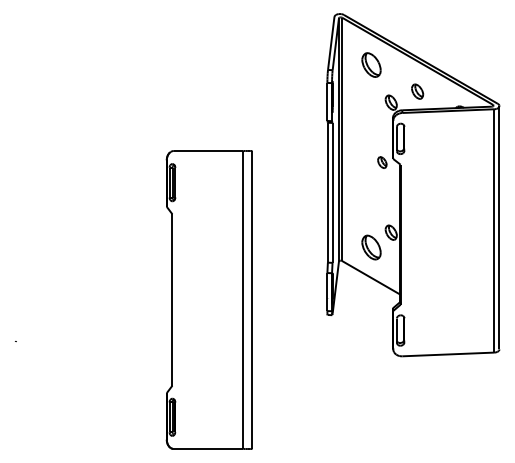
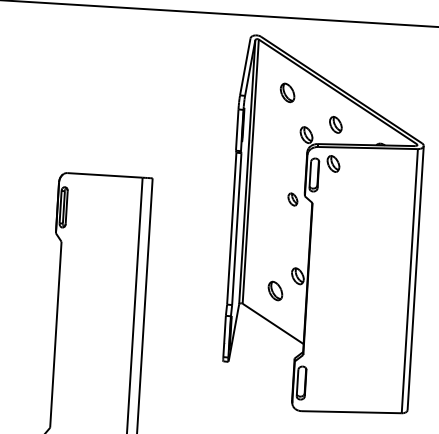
part: (371, 64) -> (287, 92), size x0.7
part: (417, 127) -> (333, 163), added
part: (371, 247) -> (275, 290), size x0.7

